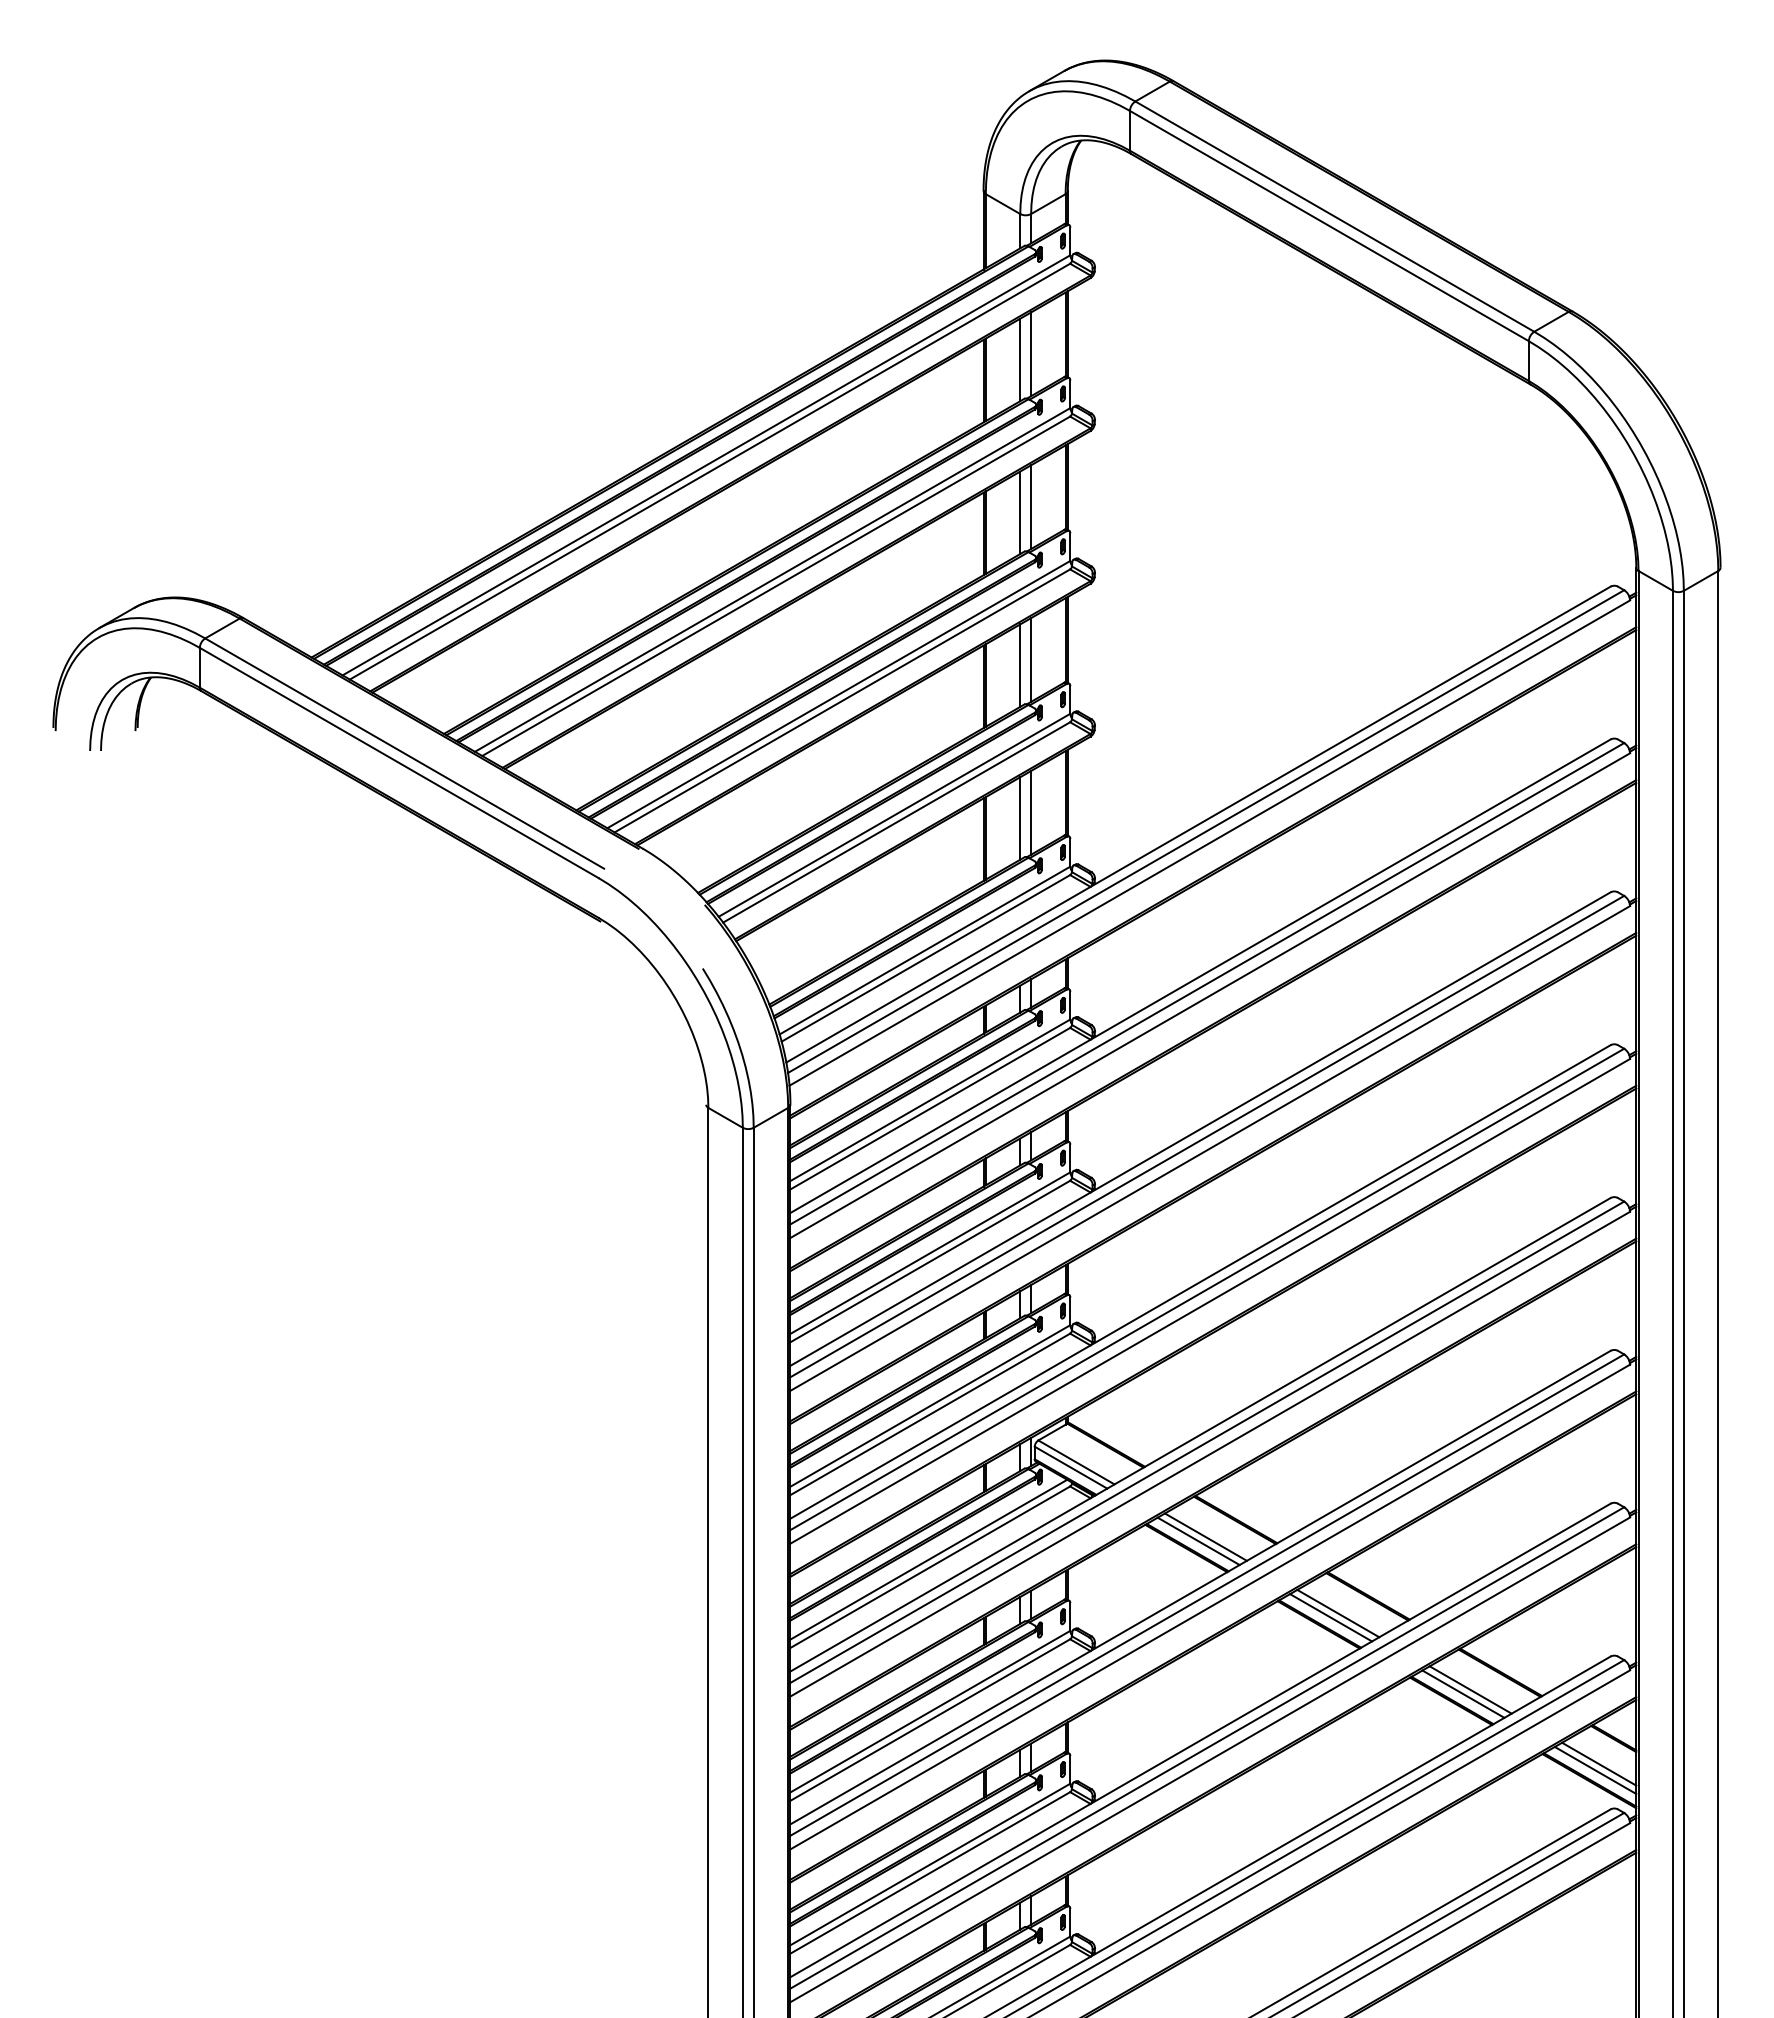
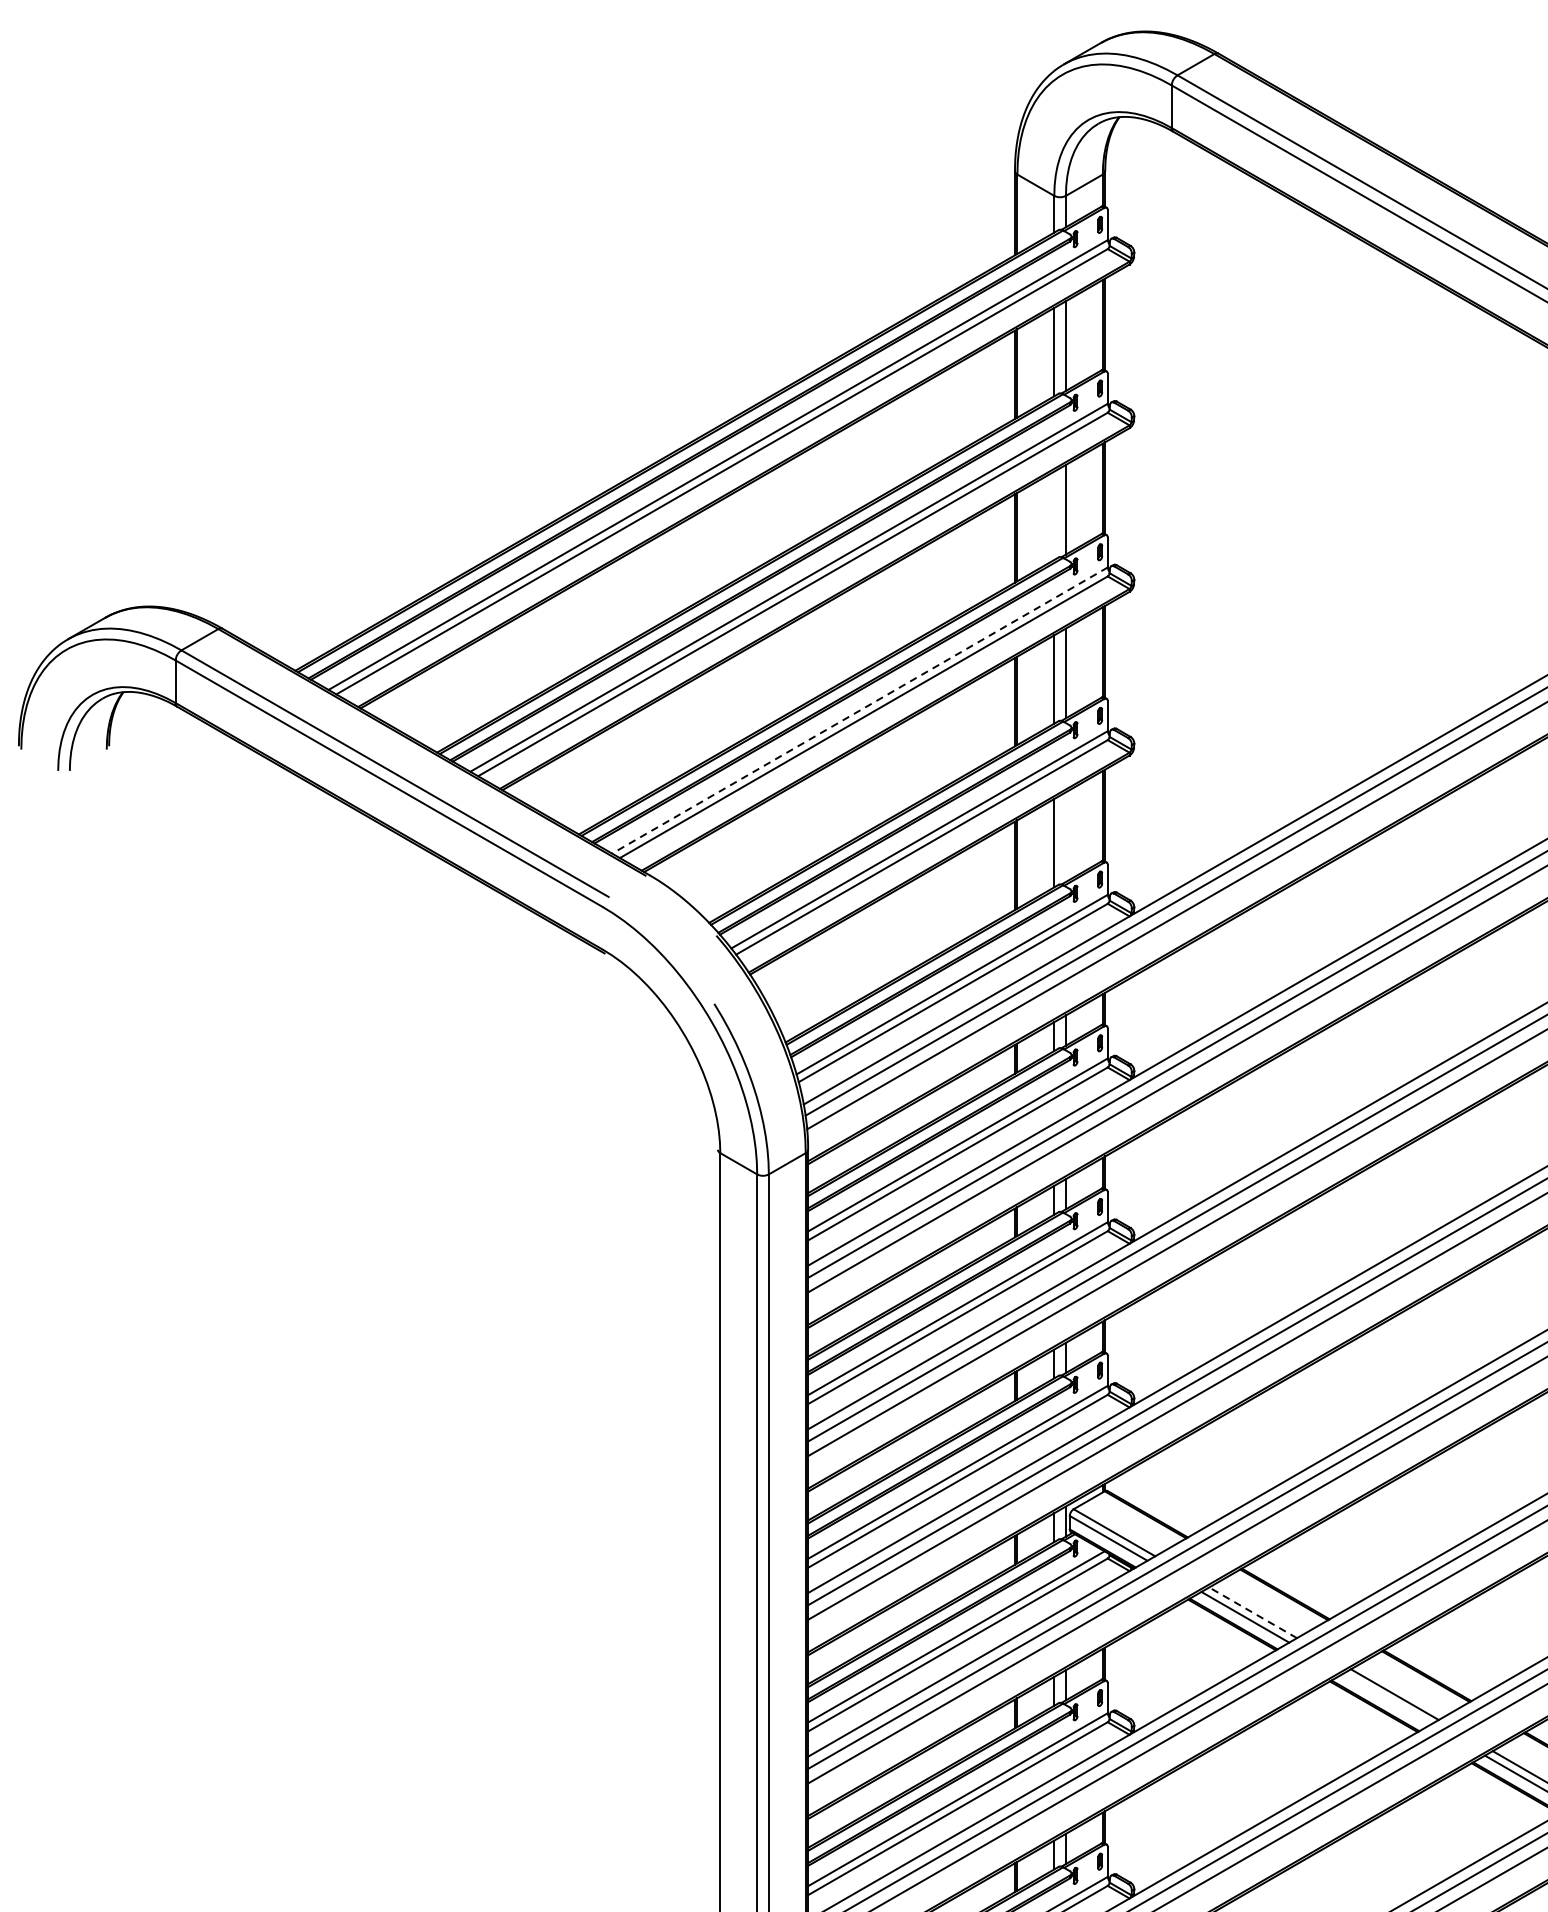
line: (1020, 512) -> (1054, 515), removed
line: (838, 694) -> (859, 710), solid -> dashed
line: (1031, 812) -> (1066, 836), removed
line: (1205, 1536) -> (1252, 1612), solid -> dashed
line: (1331, 1617) -> (1387, 1698), removed

